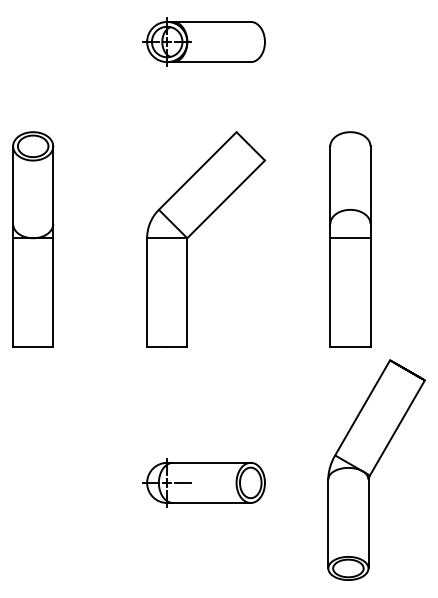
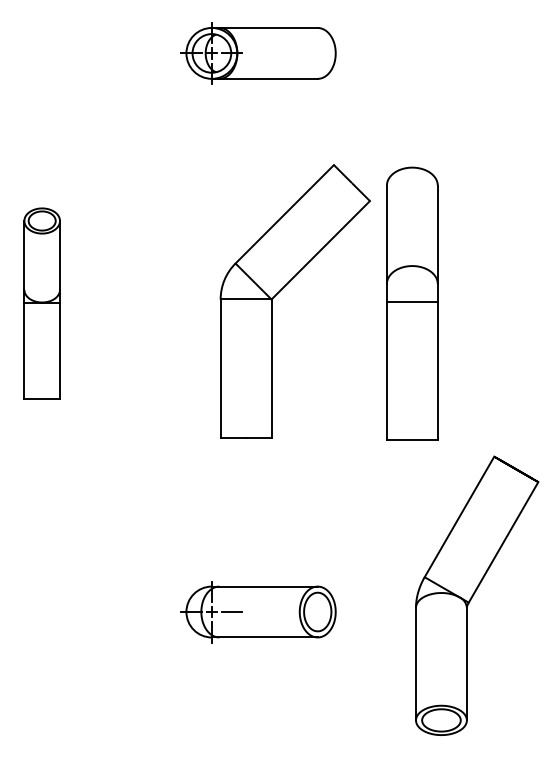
part: (196, 230) -> (283, 289), moved
part: (33, 239) -> (42, 303), size x0.7
part: (350, 239) -> (412, 303), moved

